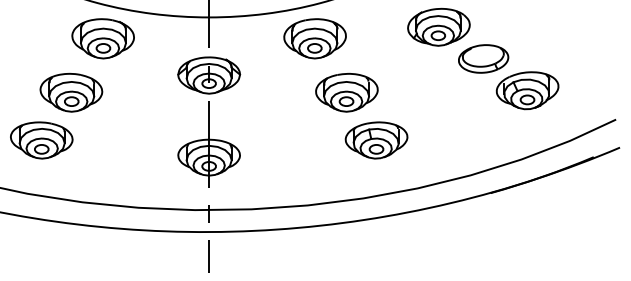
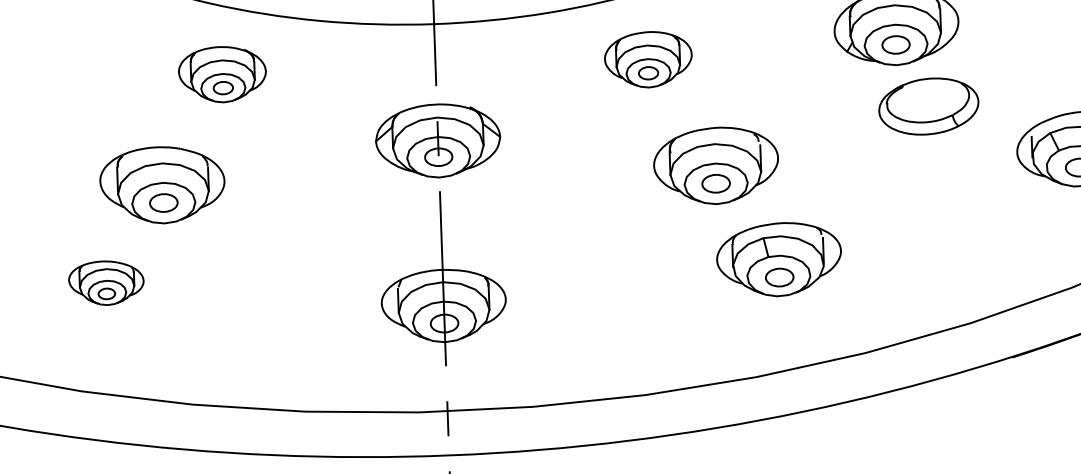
part: (102, 38) -> (221, 73), size x0.7
part: (314, 38) -> (647, 59), size x0.7
part: (483, 58) -> (928, 105), moved
part: (41, 140) -> (105, 283), size x0.6

